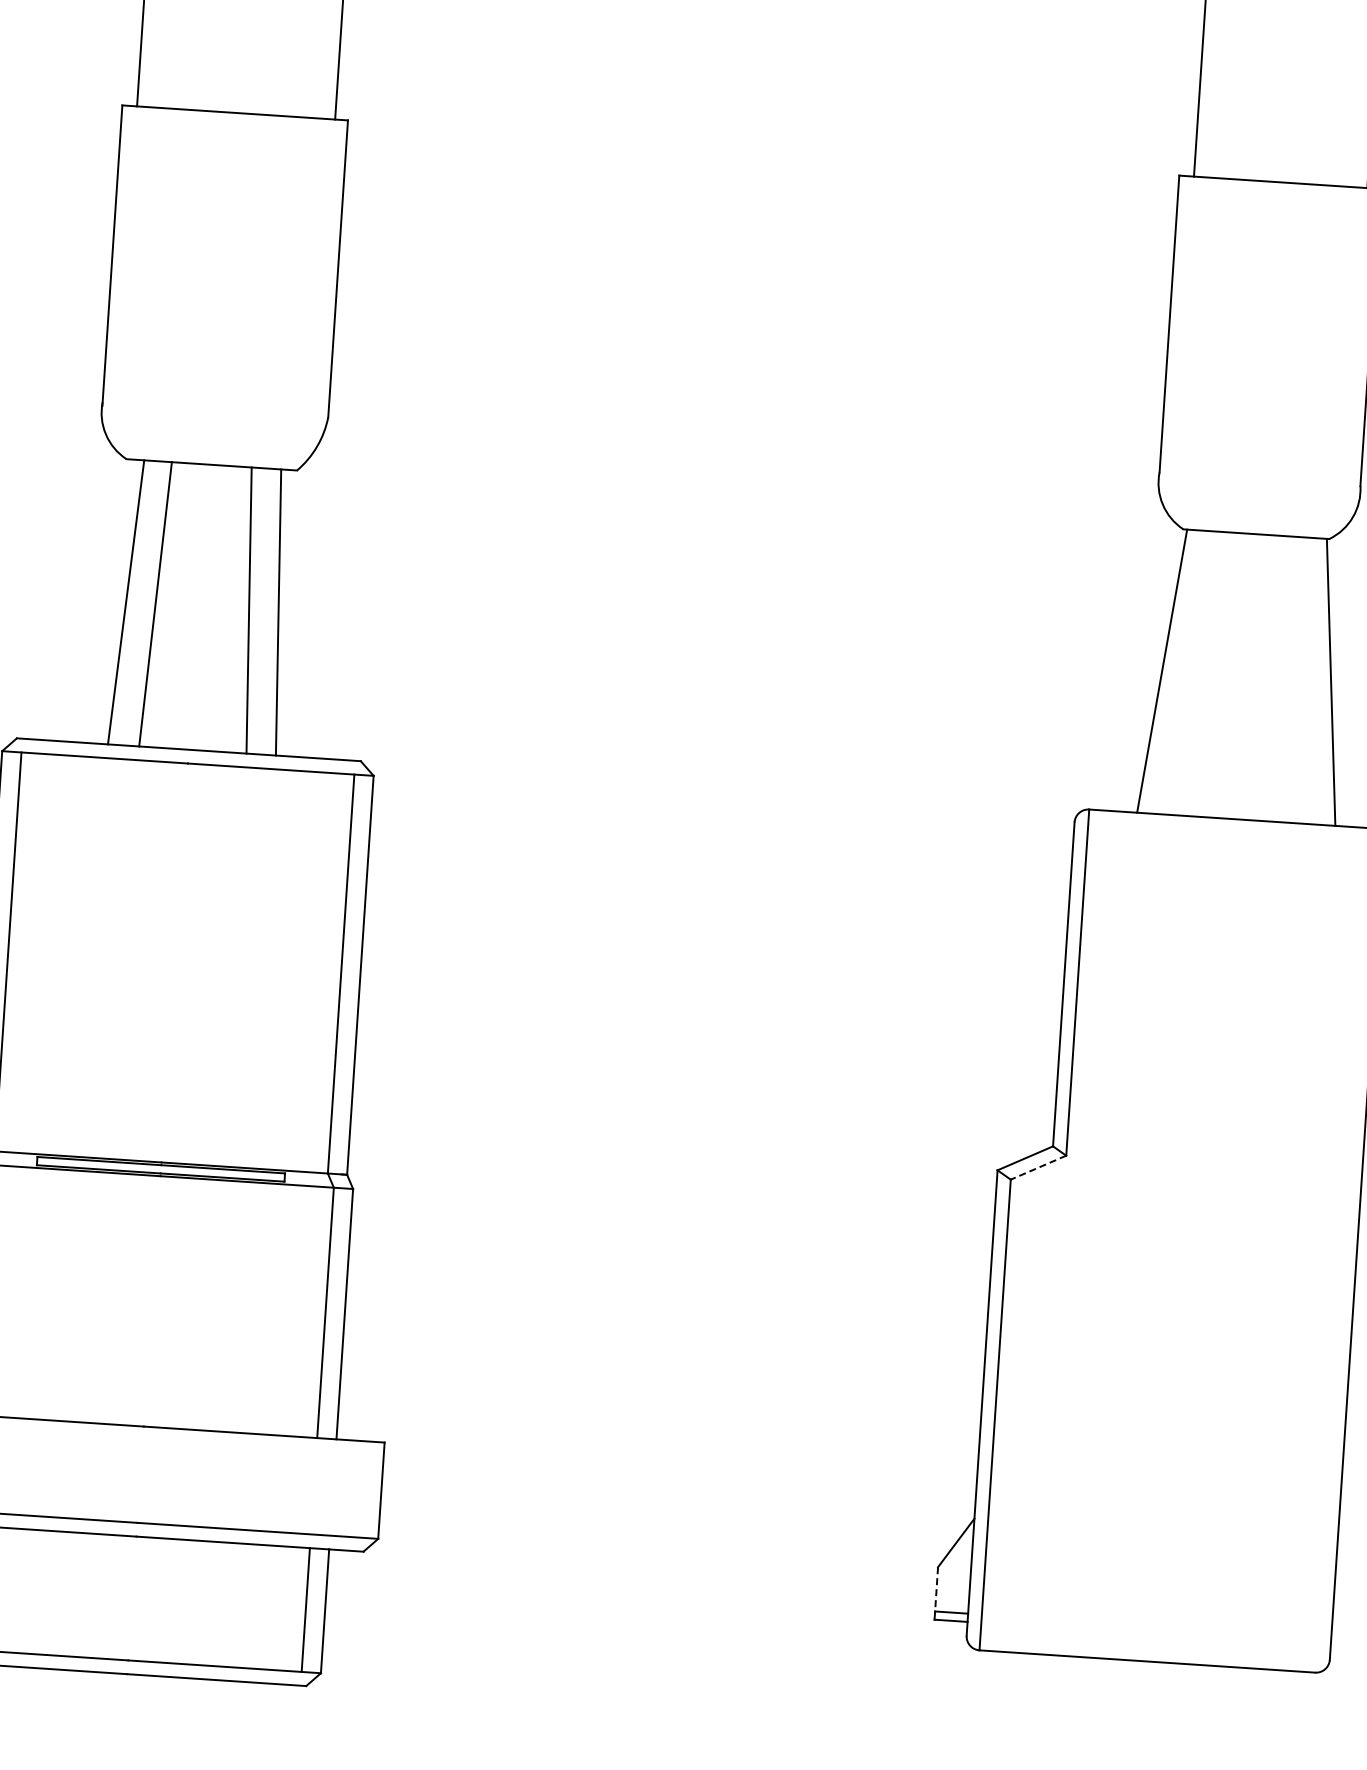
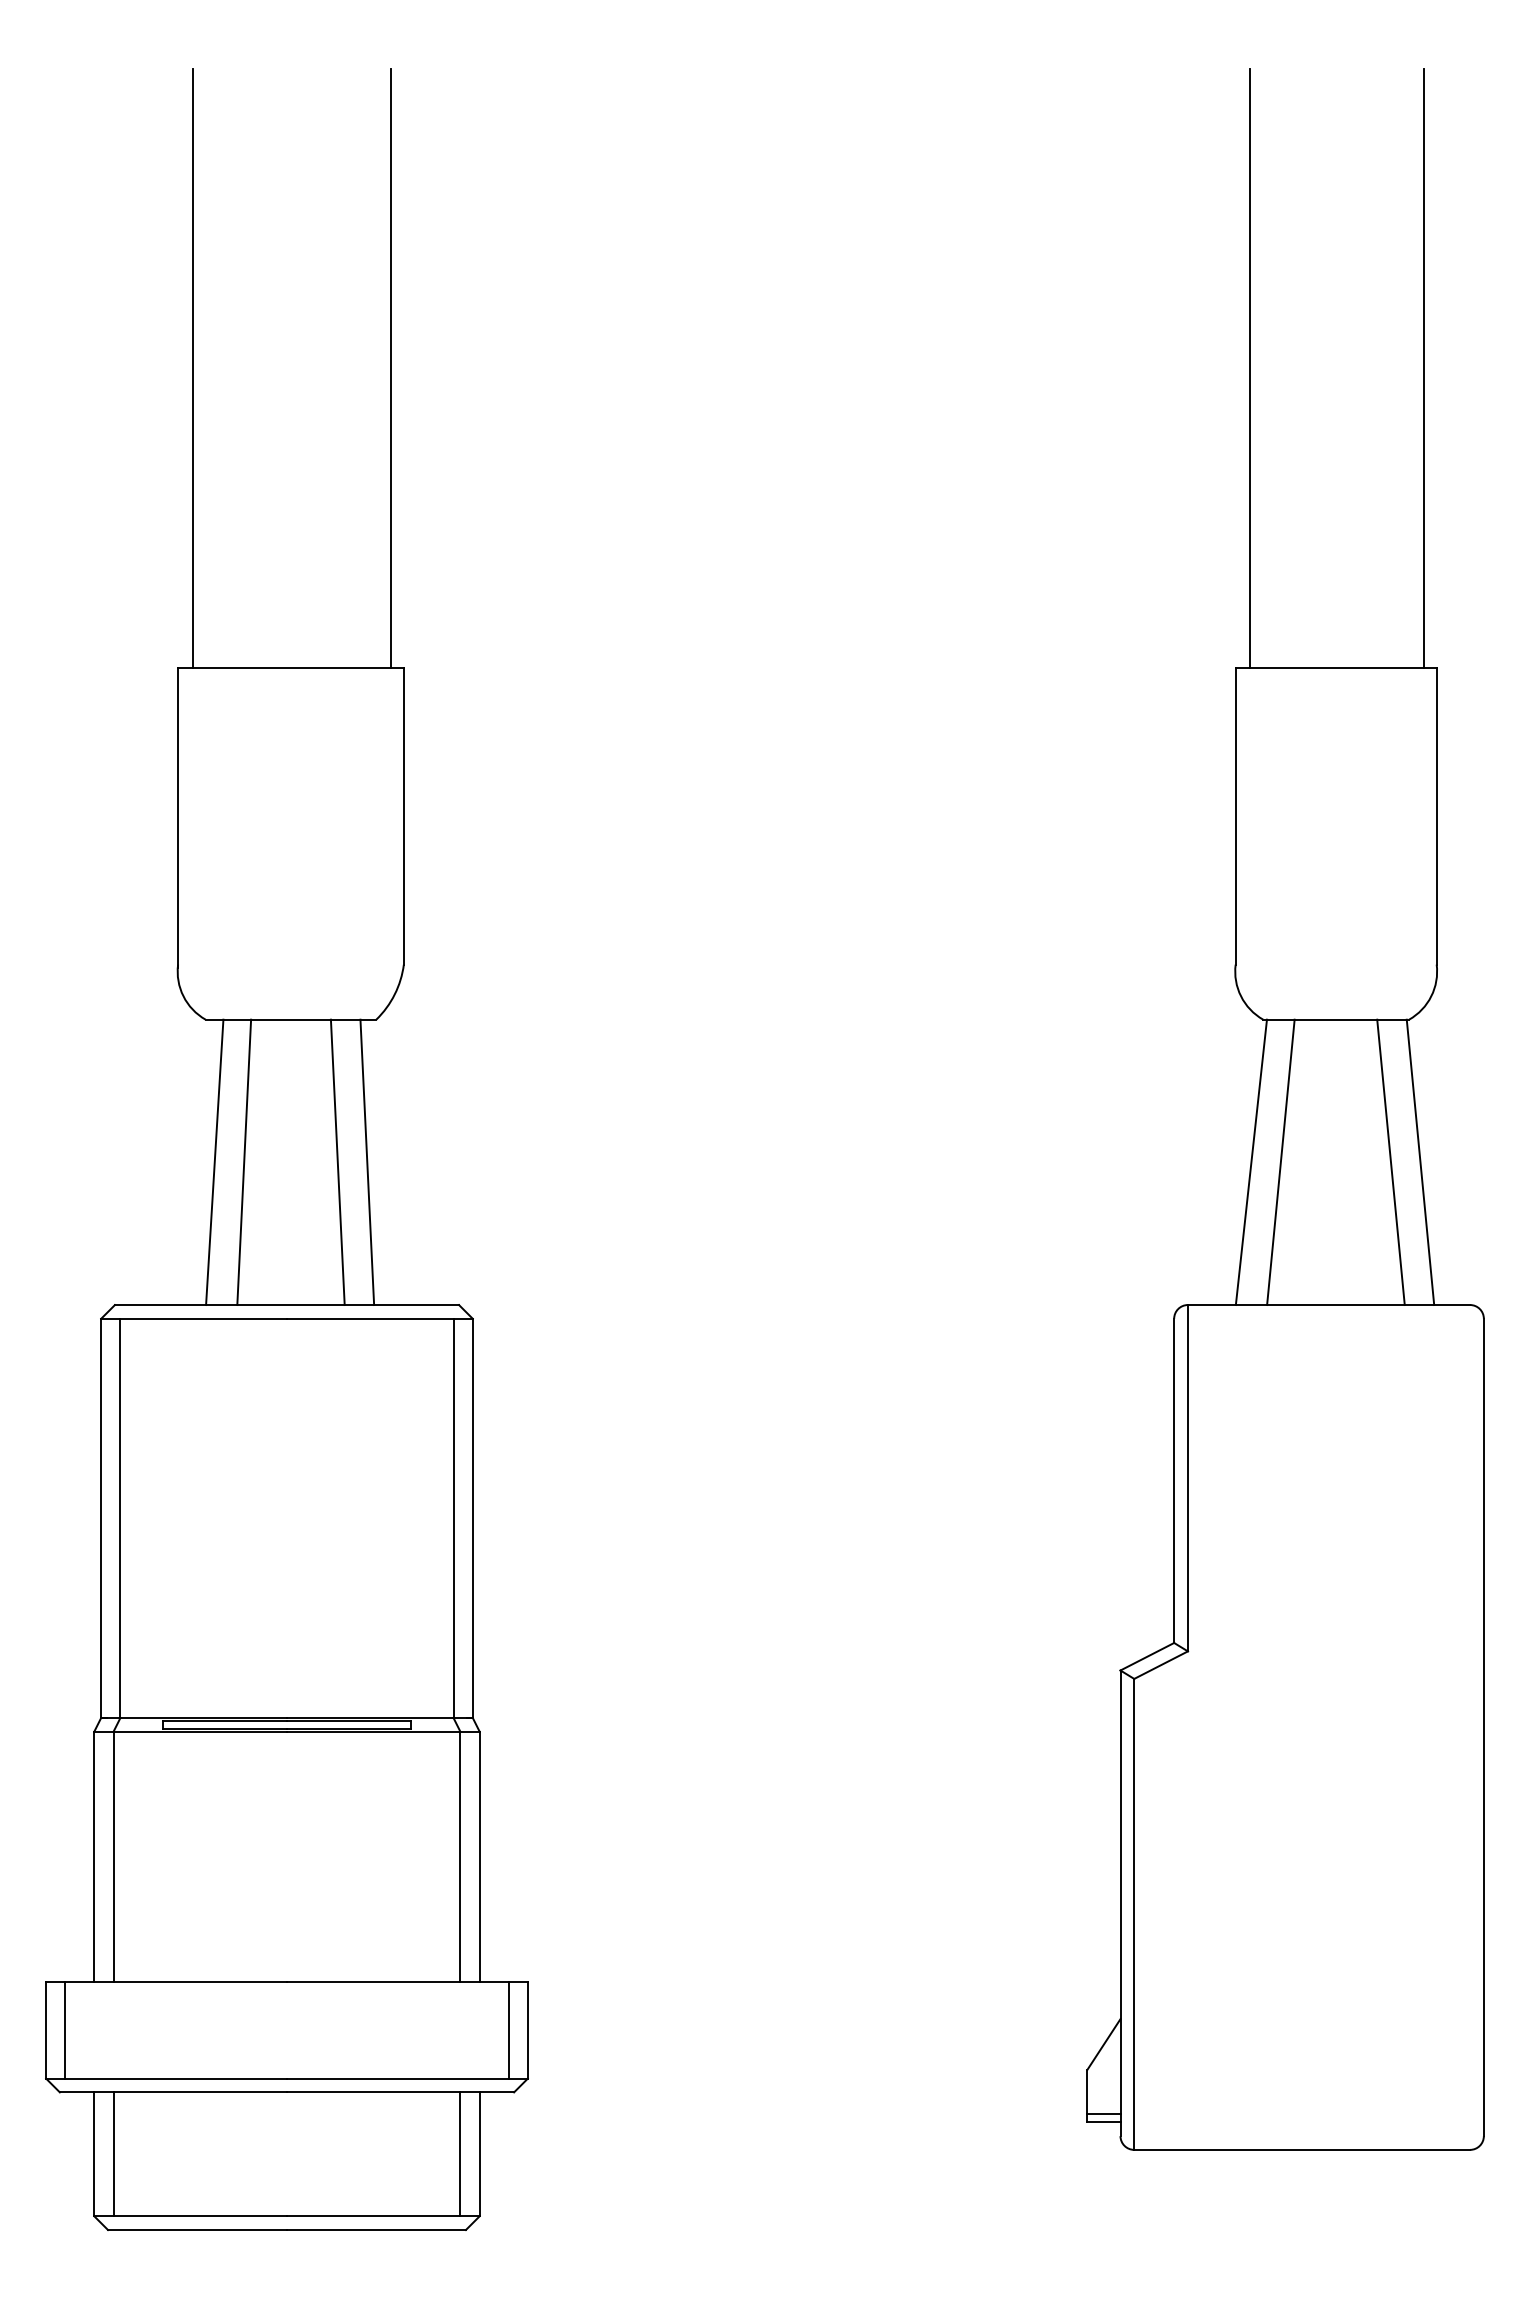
line: (1191, 673) -> (1280, 1162), added
line: (1301, 680) -> (1390, 1162), added
line: (1037, 1167) -> (1160, 1665), dashed -> solid
line: (362, 1489) -> (508, 2030), added
line: (936, 1589) -> (1087, 2092), dashed -> solid

